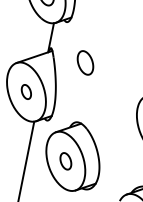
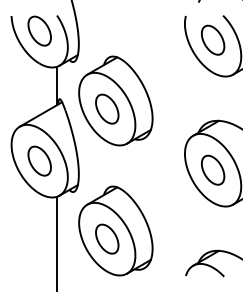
part: (93, 57) -> (115, 100), added
part: (26, 91) -> (39, 160), size x1.67
part: (66, 160) -> (107, 238), size x1.43

